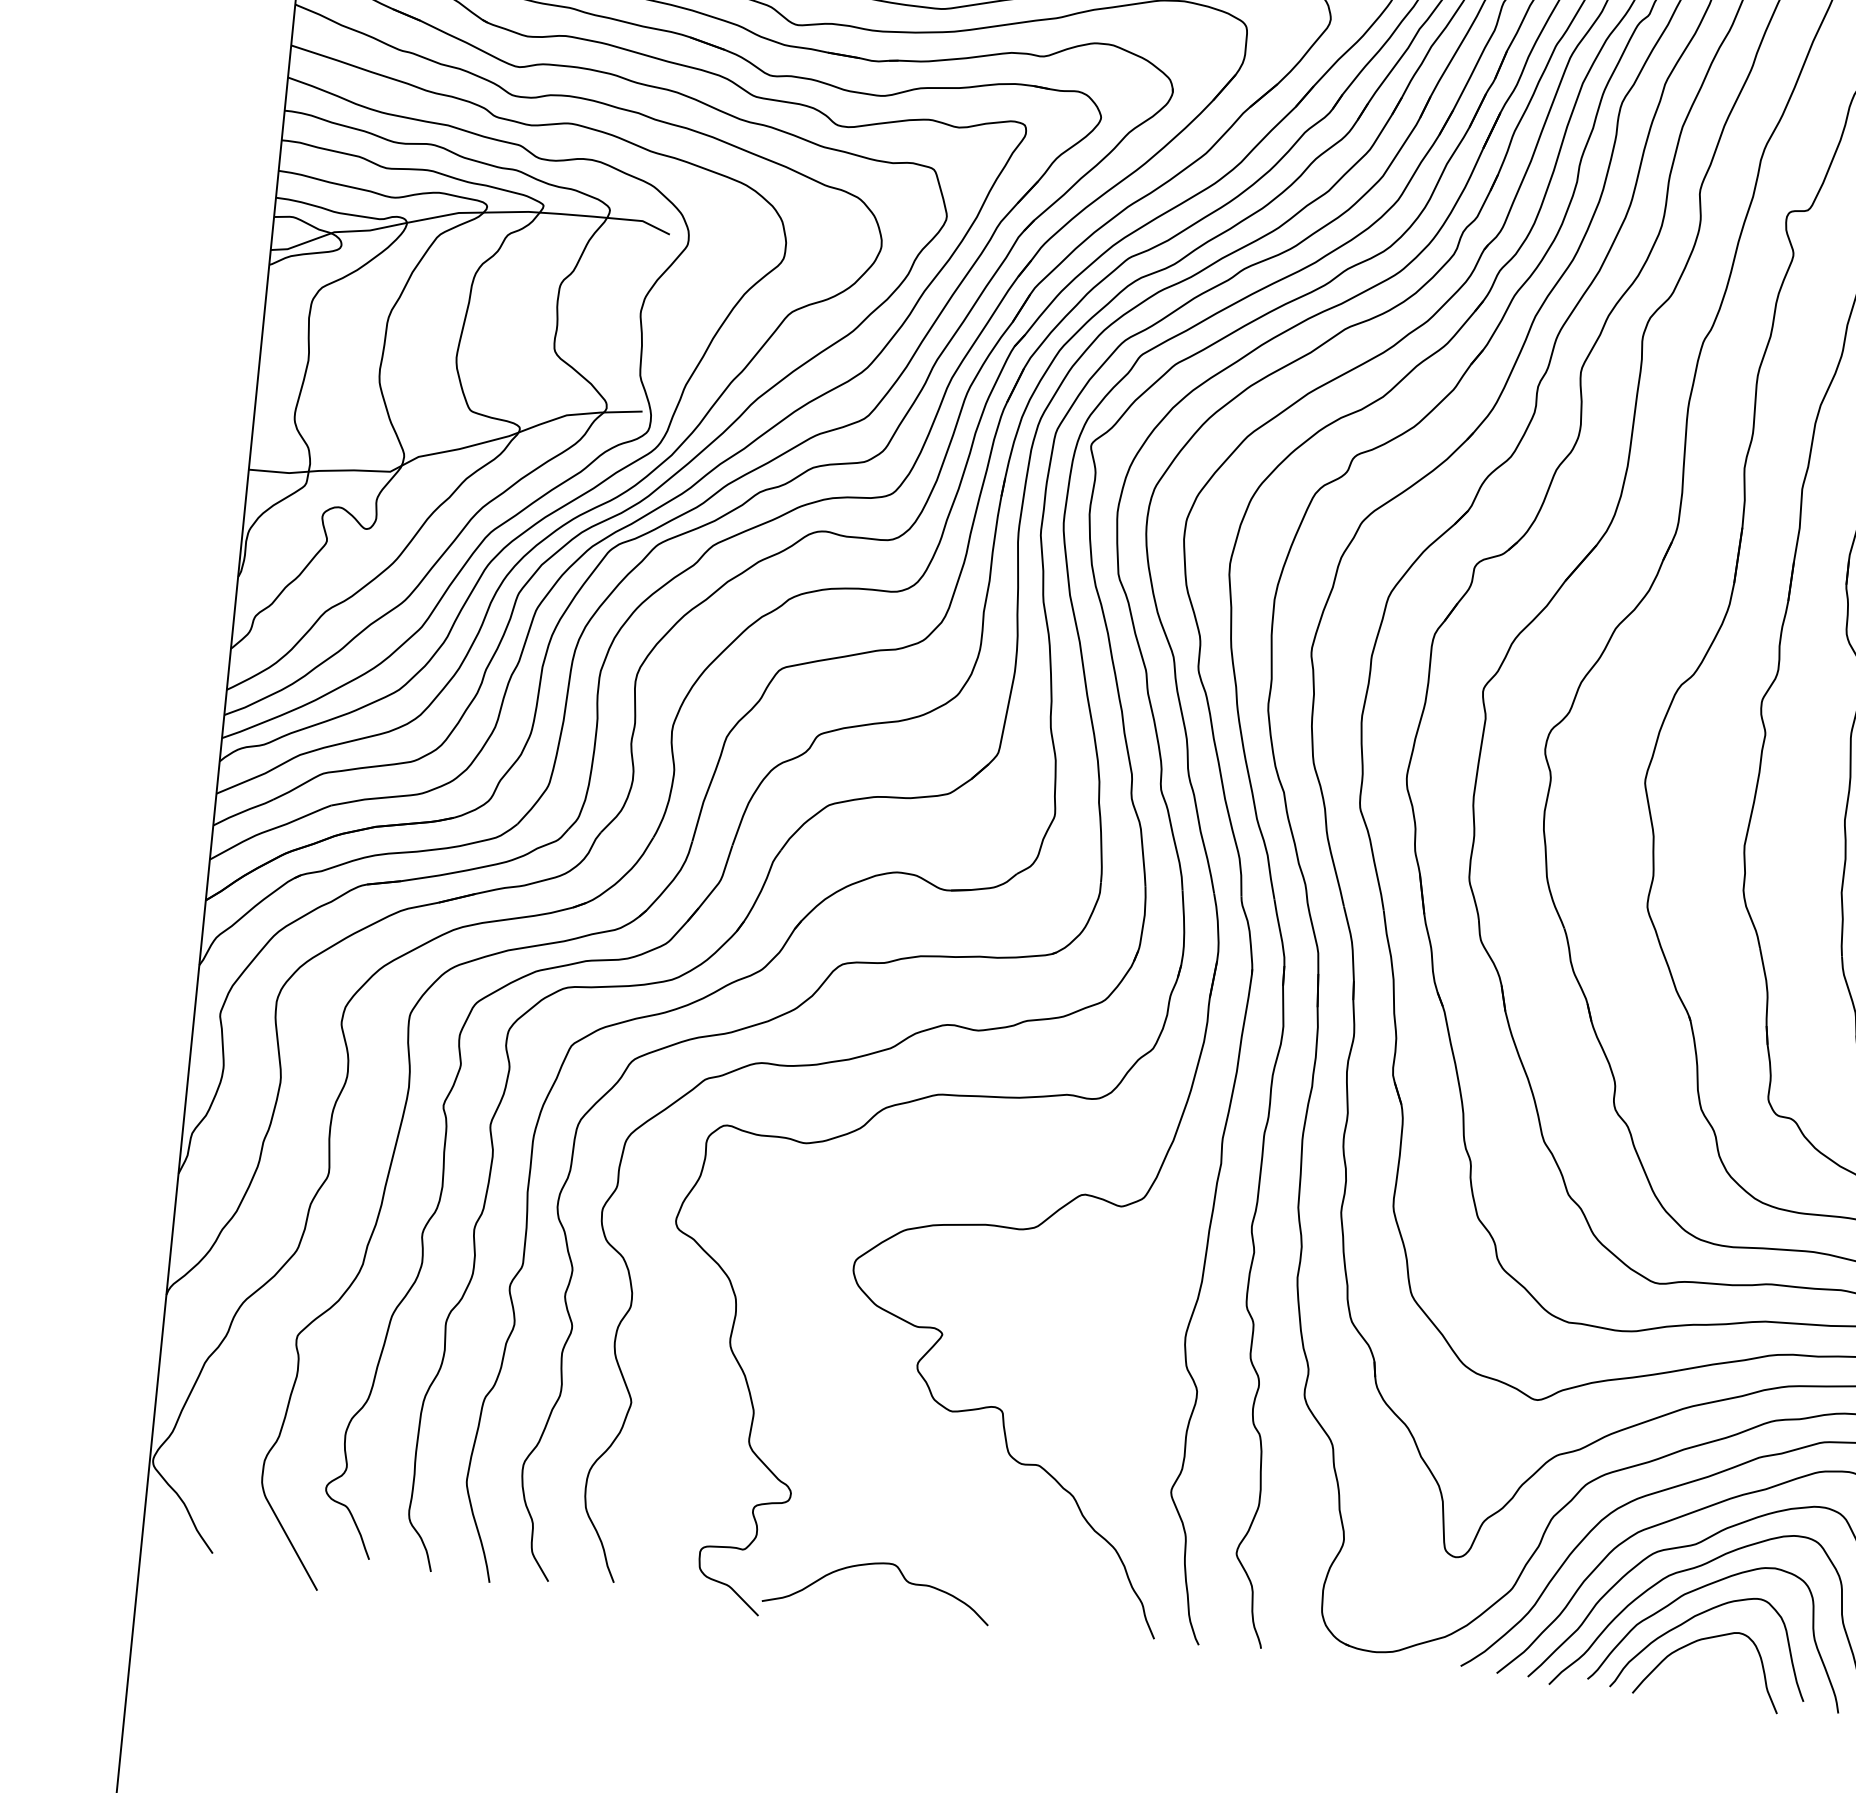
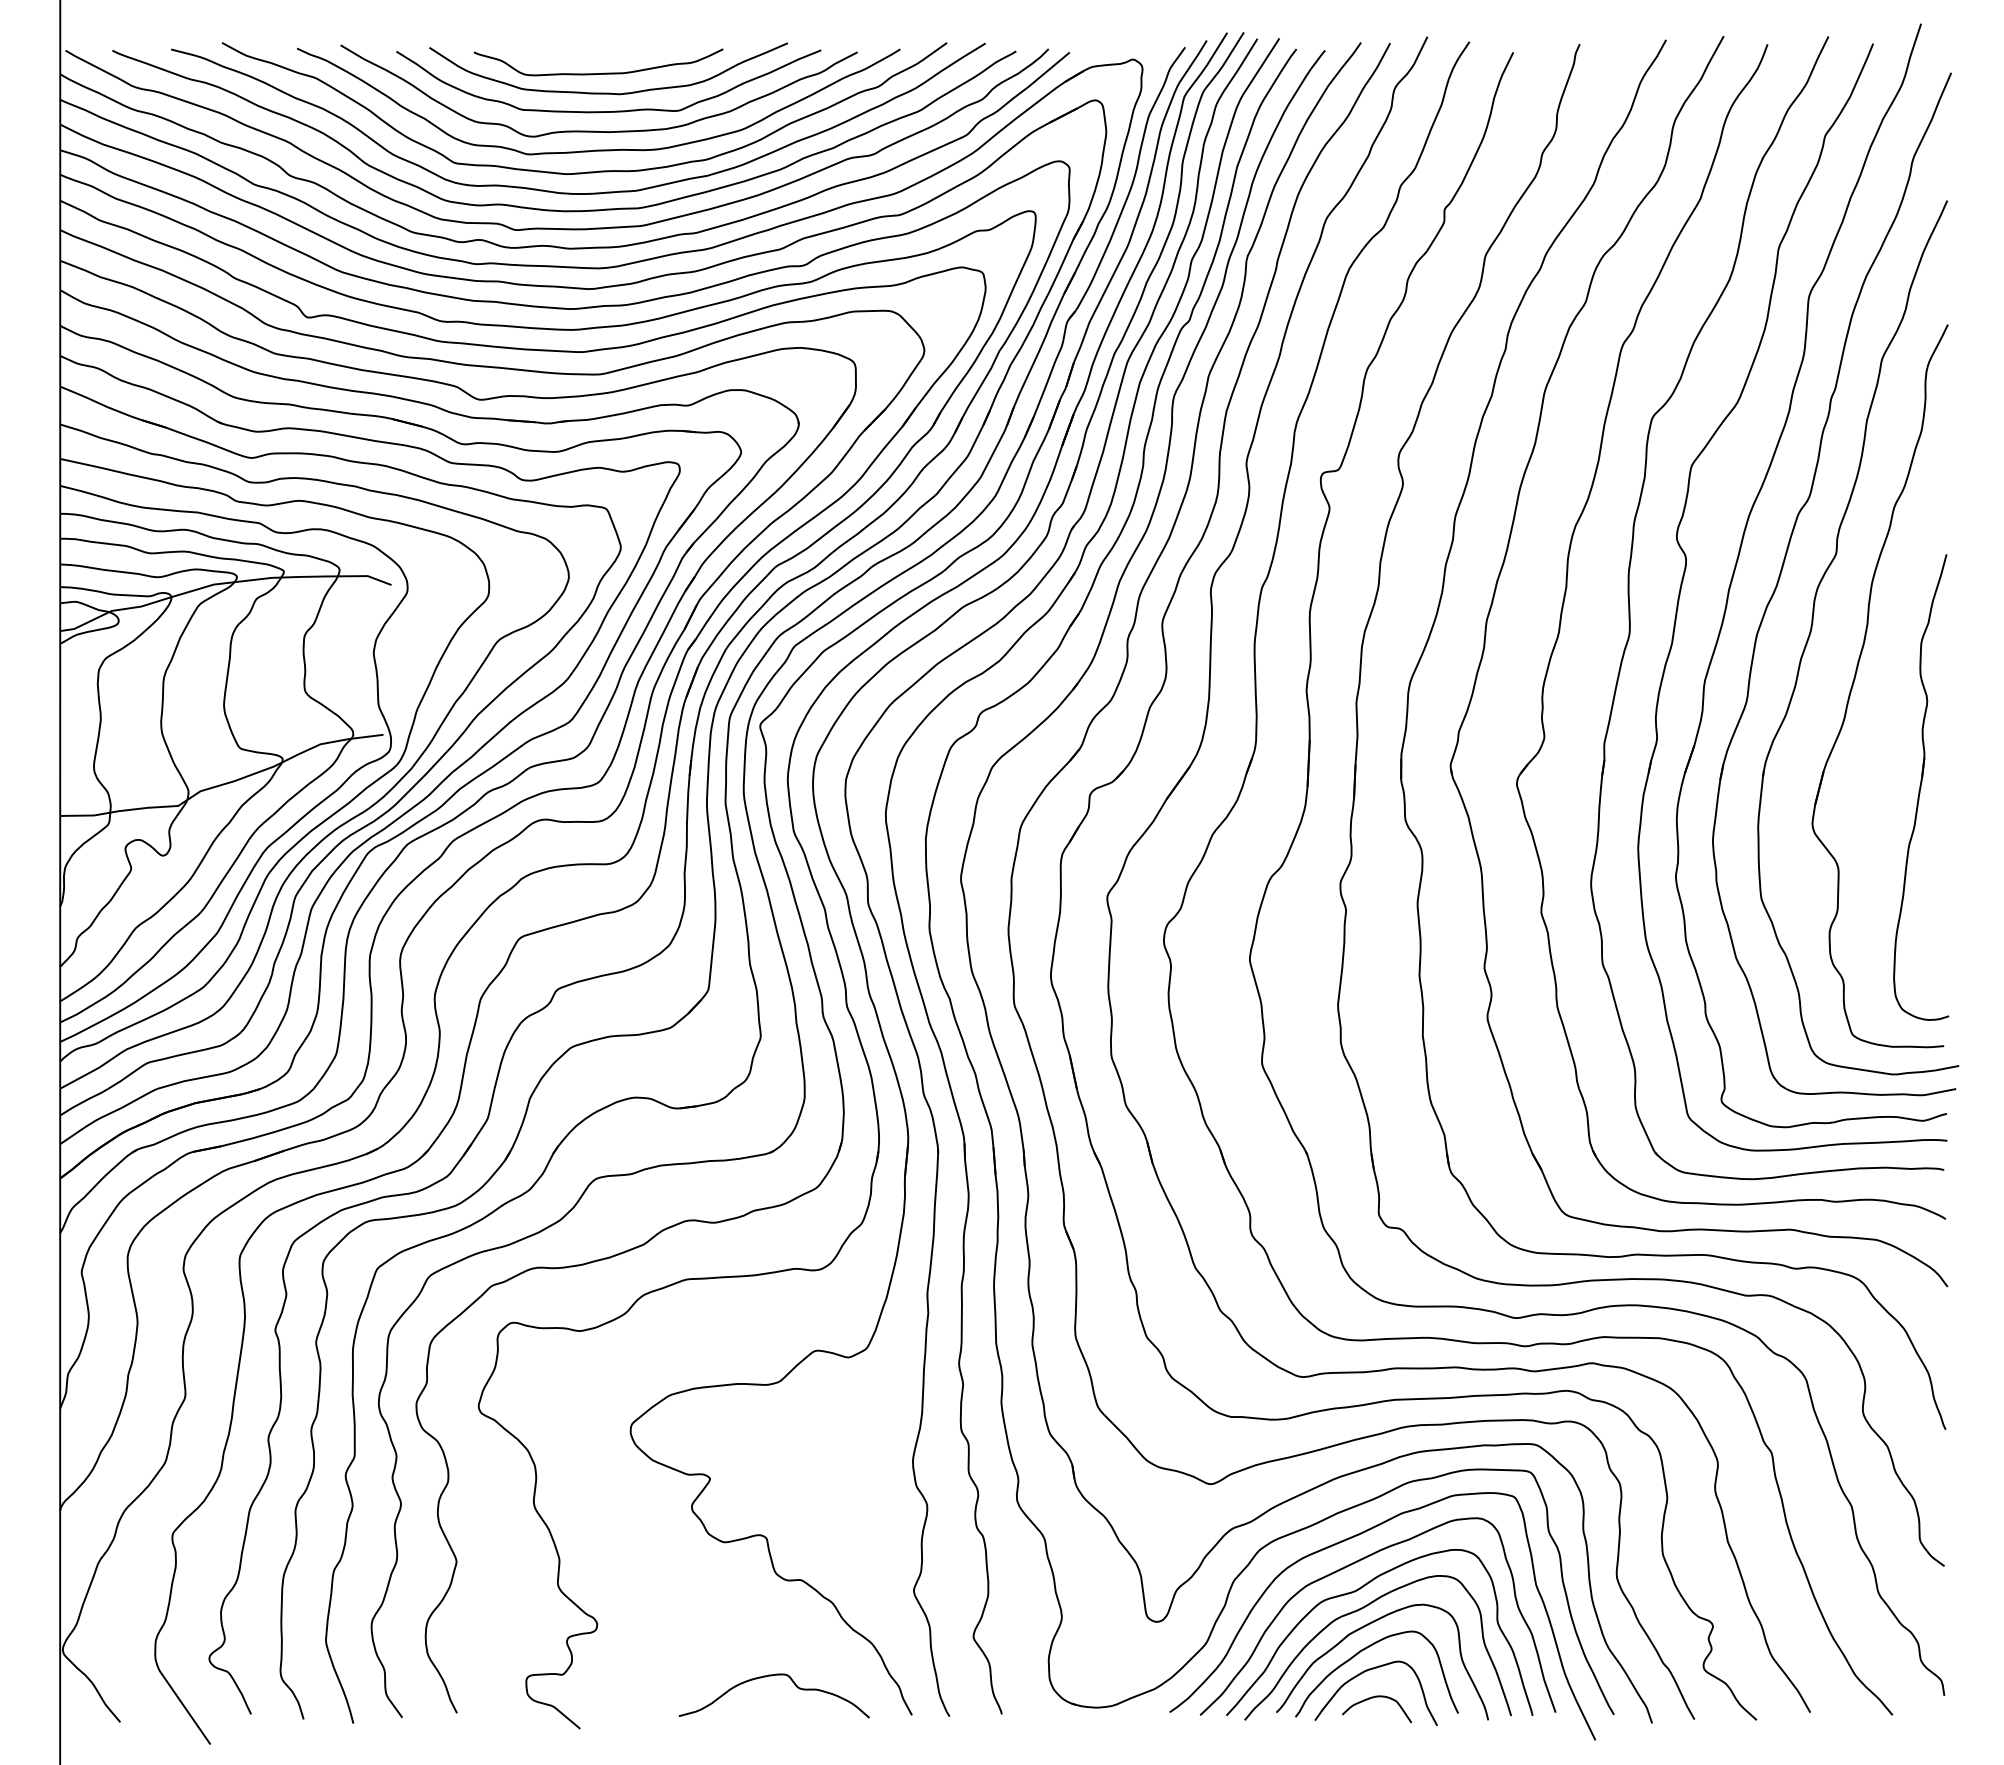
curve: (877, 1565) -> (772, 1676), moved
curve: (1704, 1673) -> (1373, 1698), added

